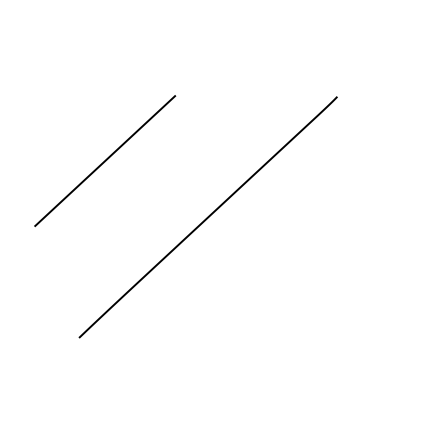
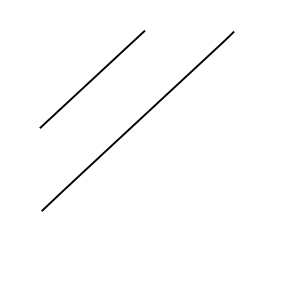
line: (105, 160) -> (92, 79), moved

